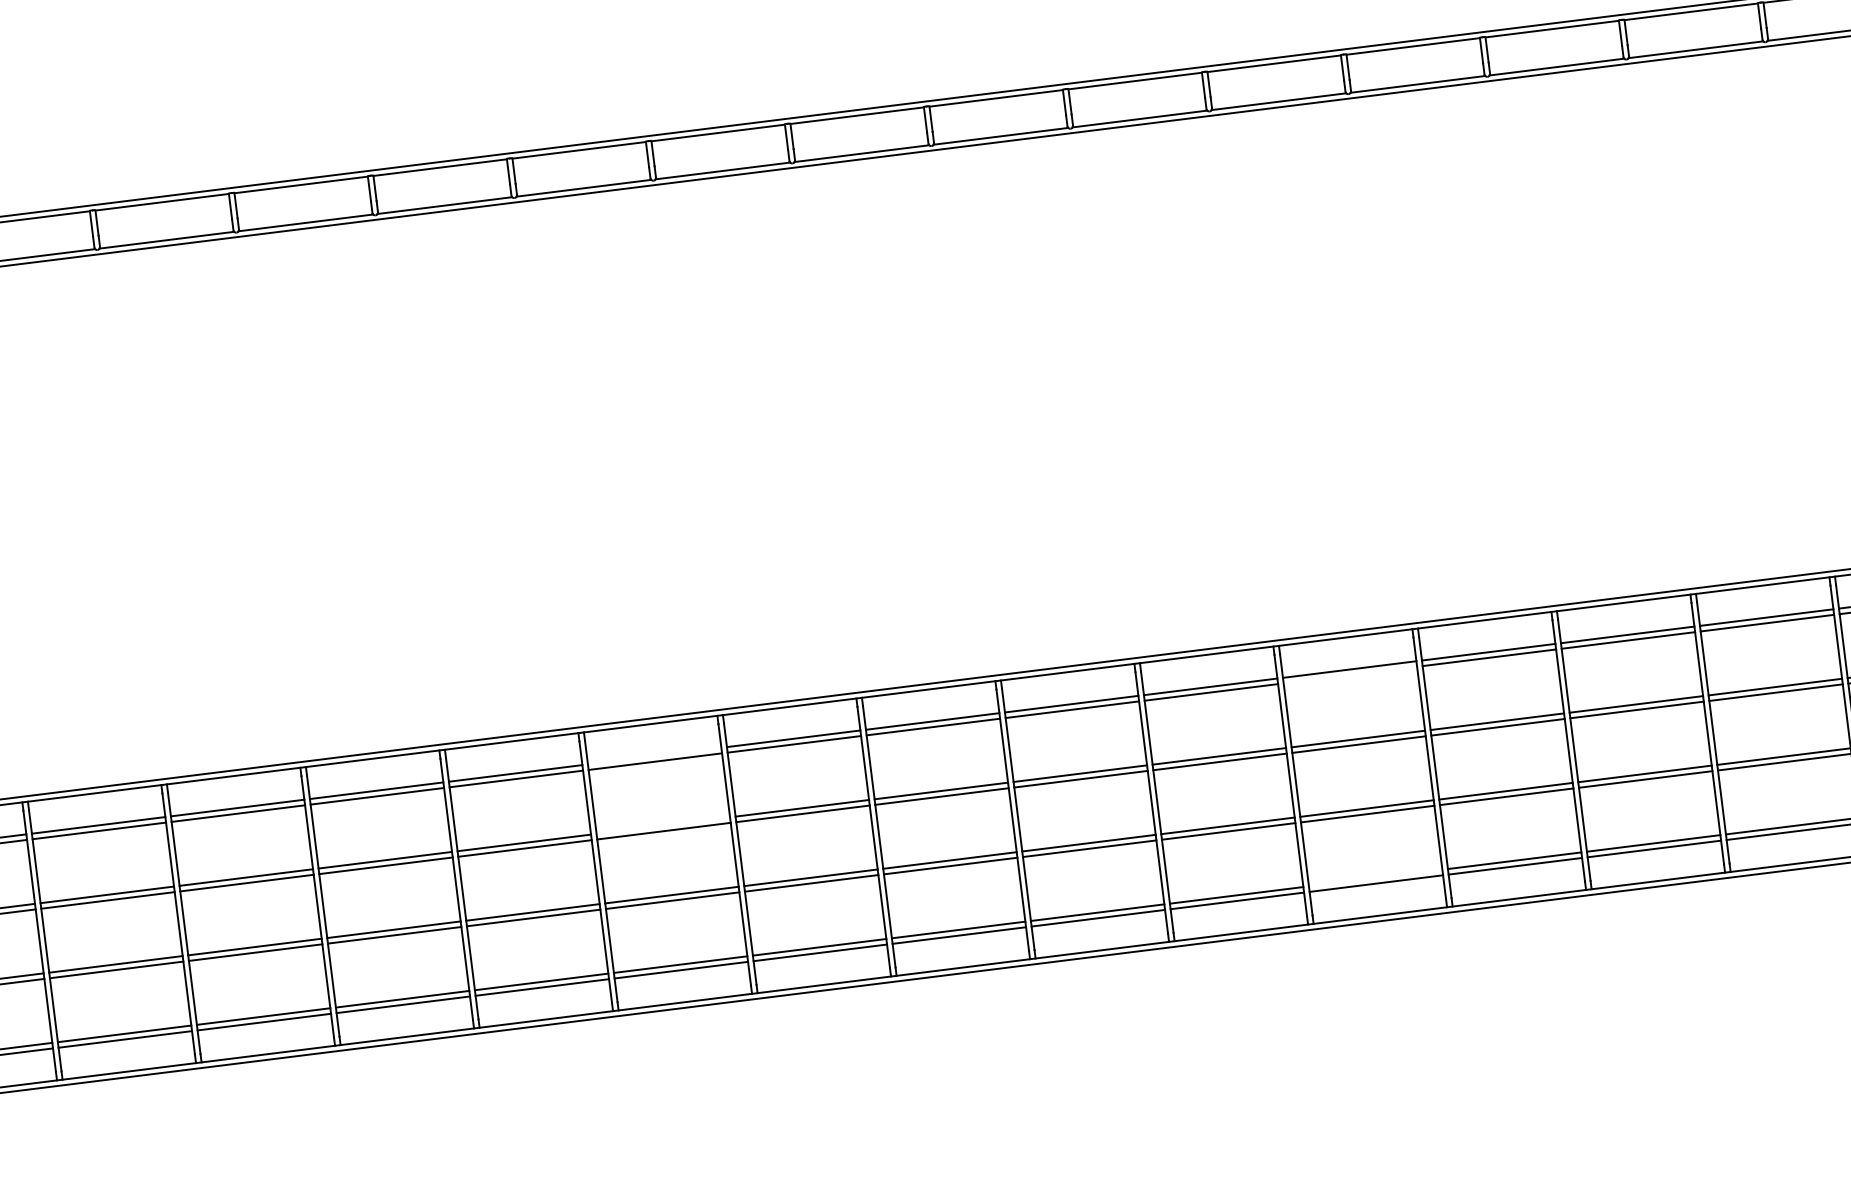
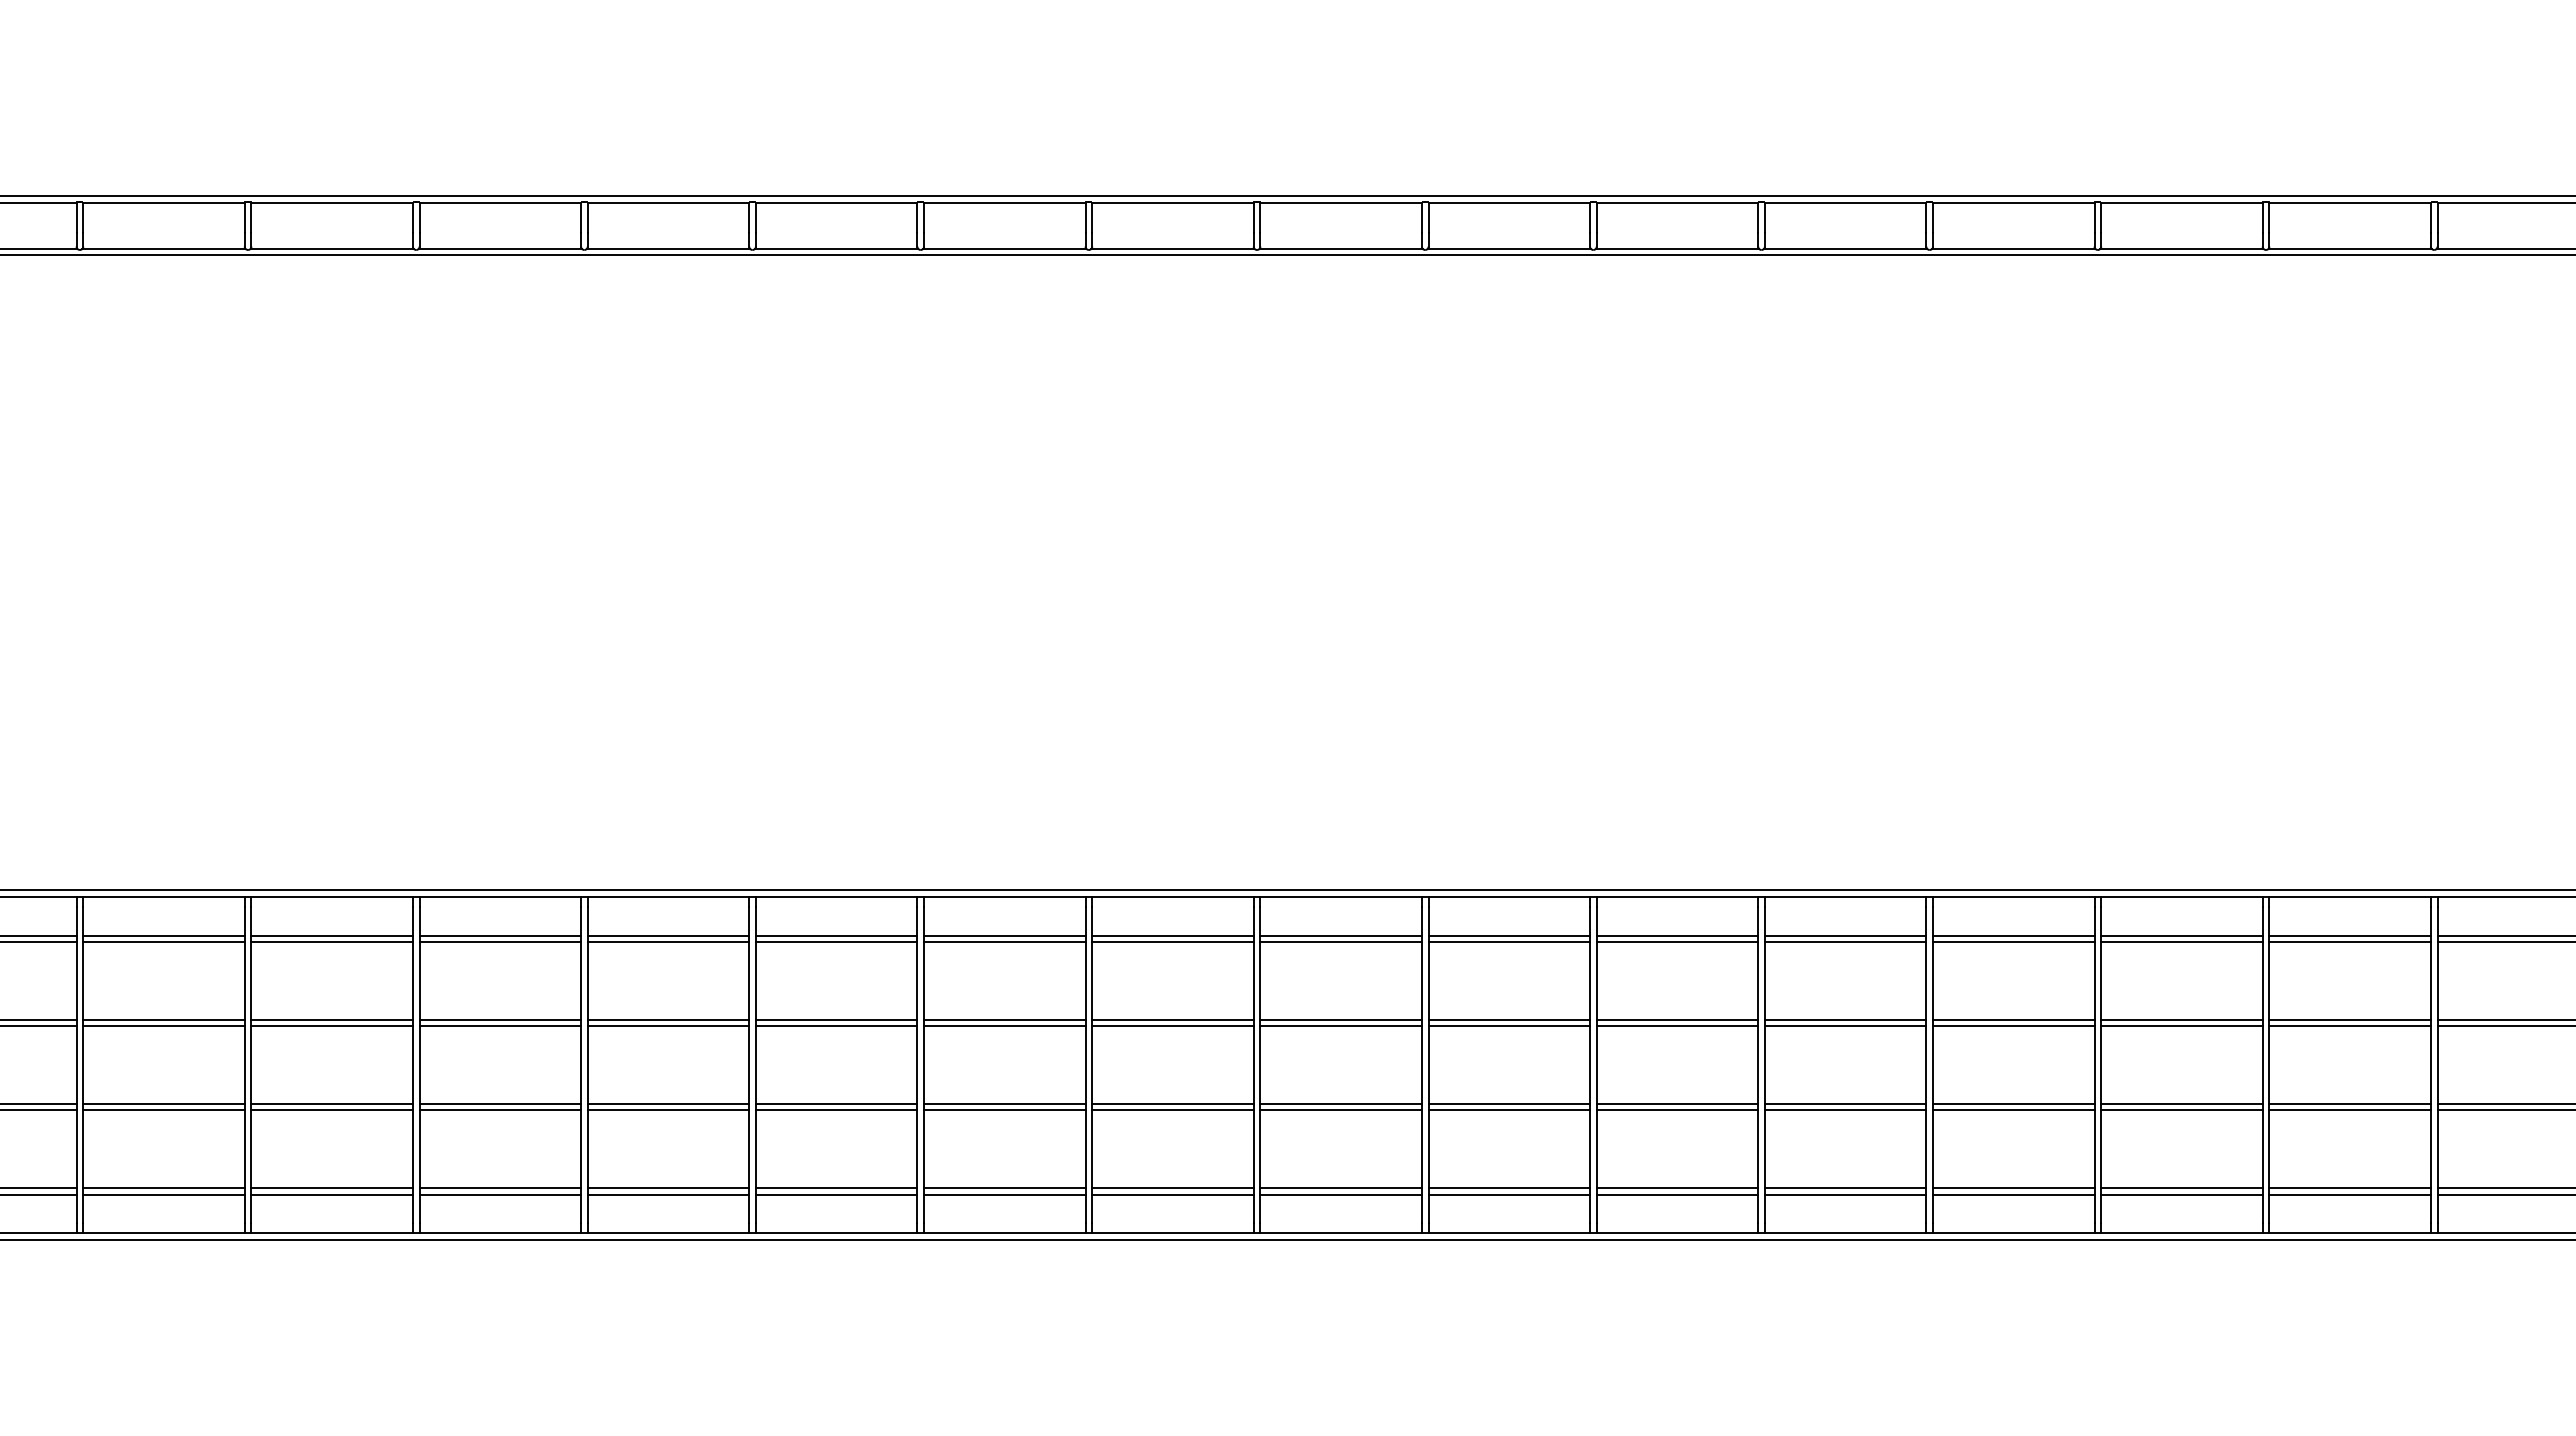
line: (1350, 675) -> (2013, 942), added
line: (654, 756) -> (1172, 935), added
line: (662, 825) -> (1172, 1019), added
line: (1375, 877) -> (2013, 1187), added

